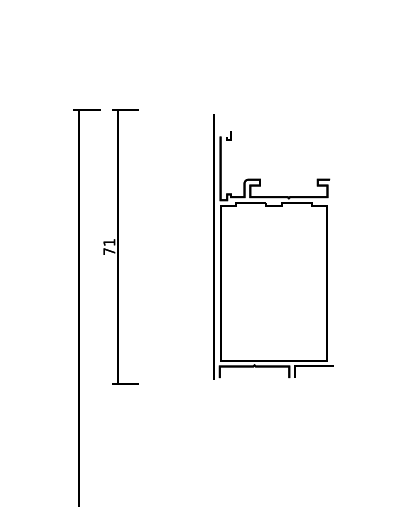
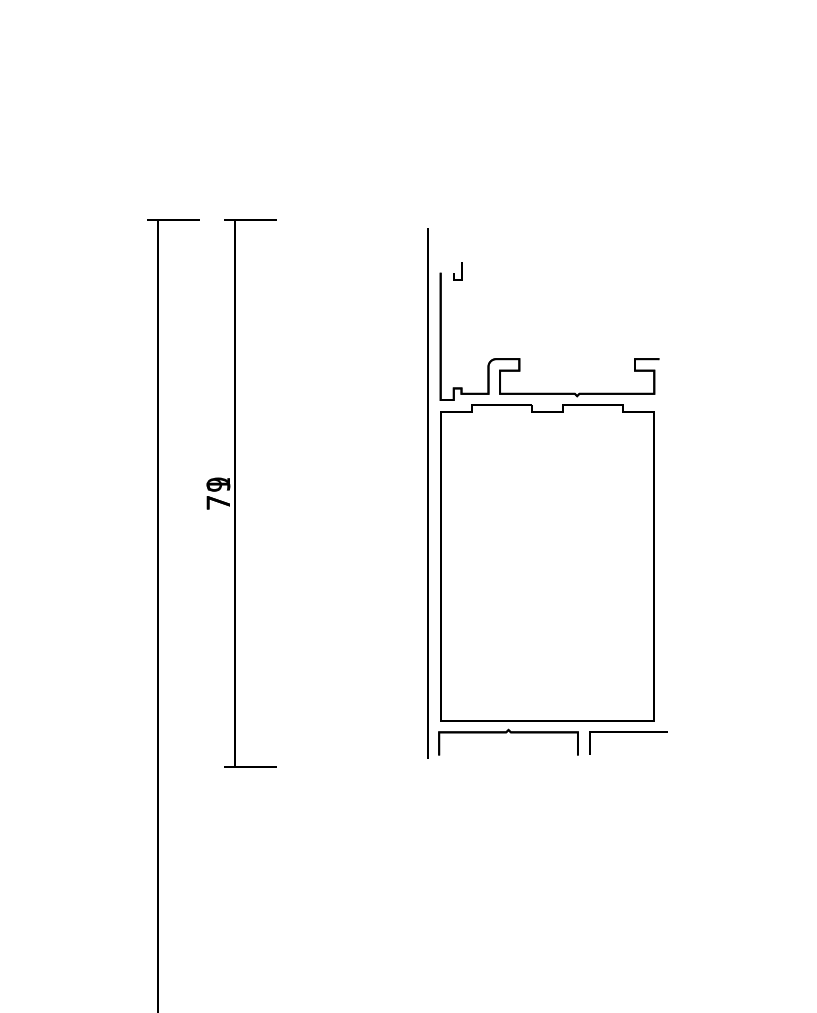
text: (109, 242) -> (218, 484), 71 -> 79

